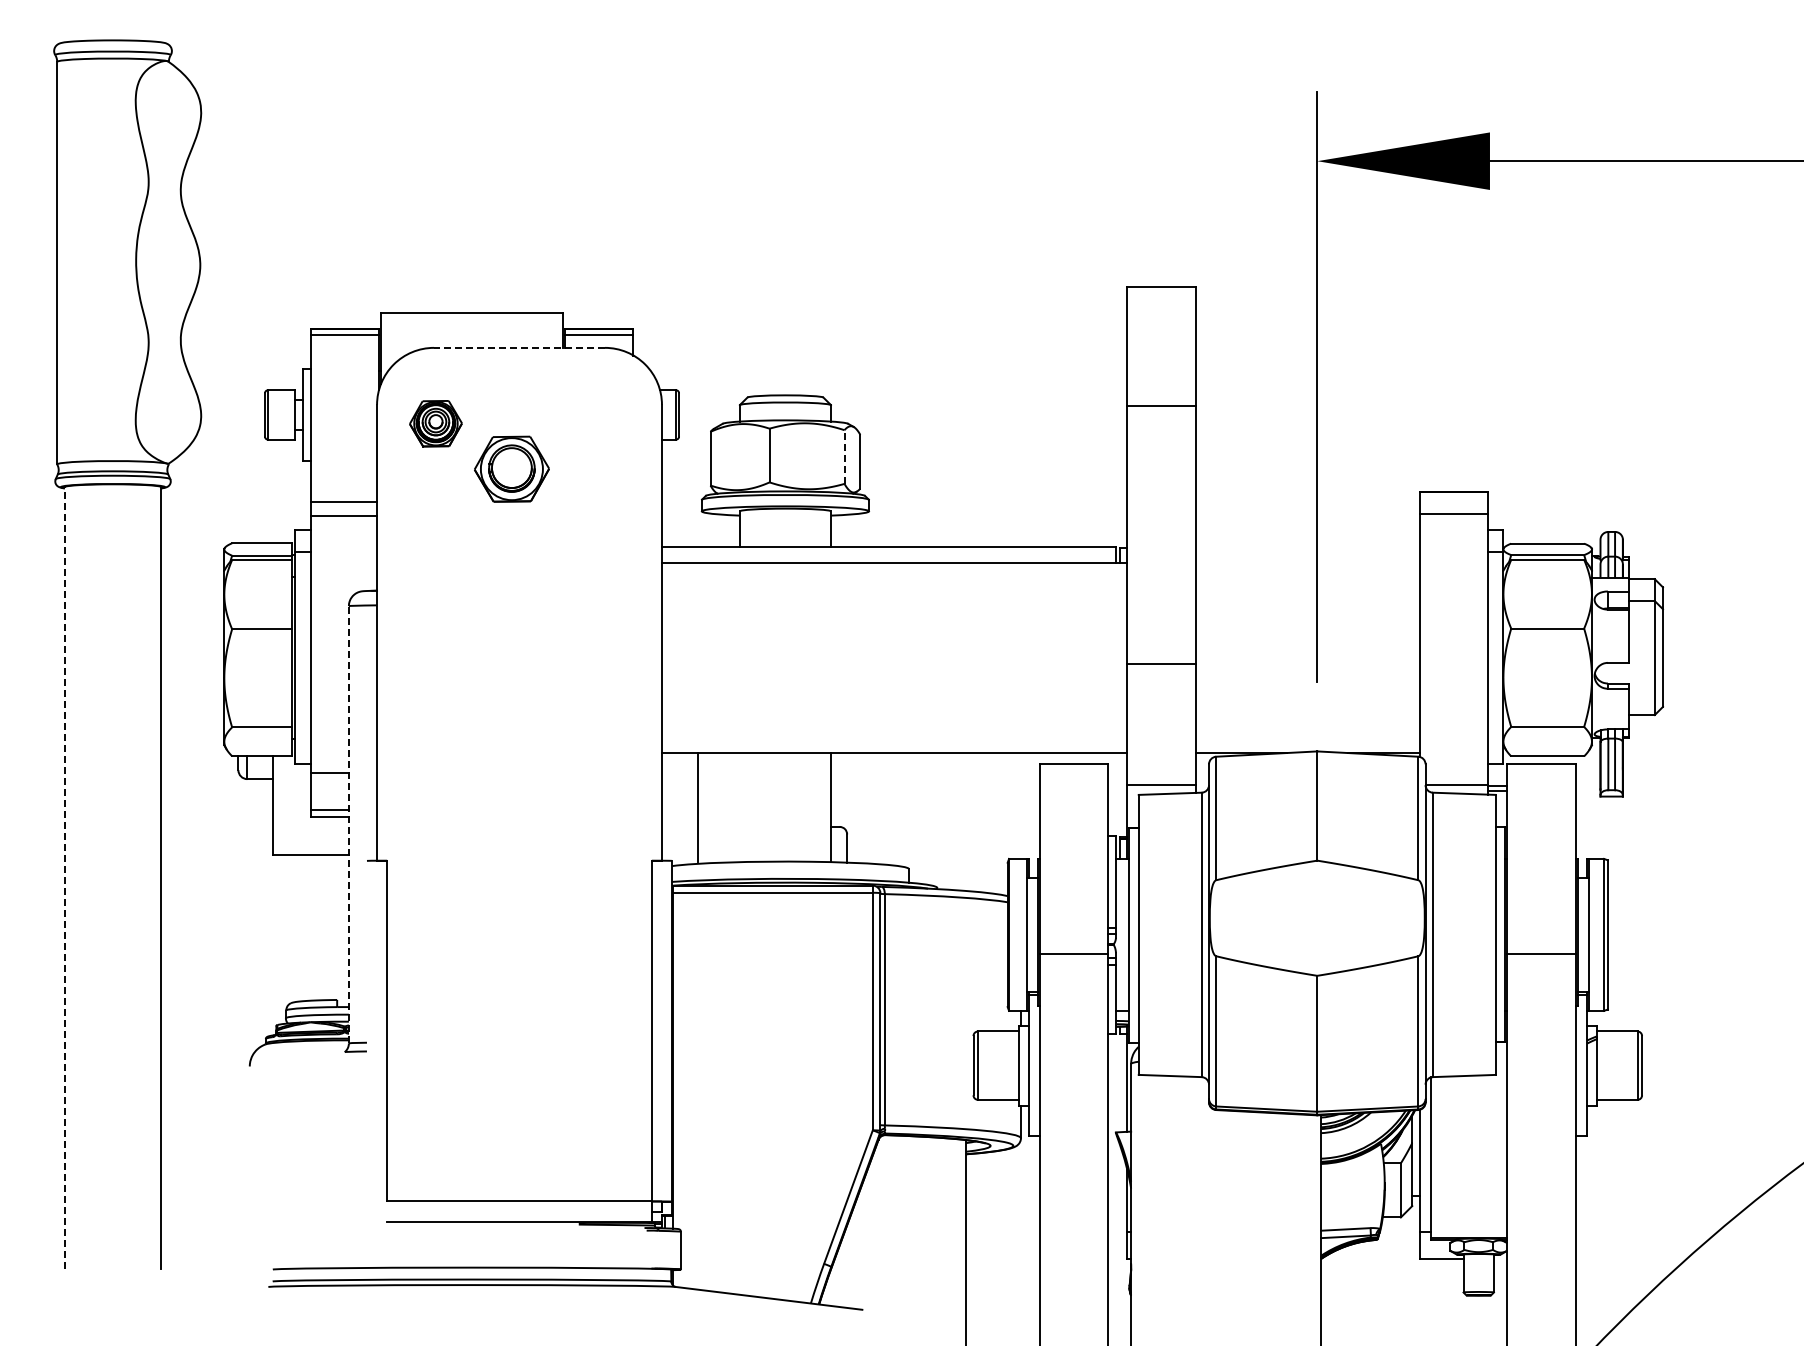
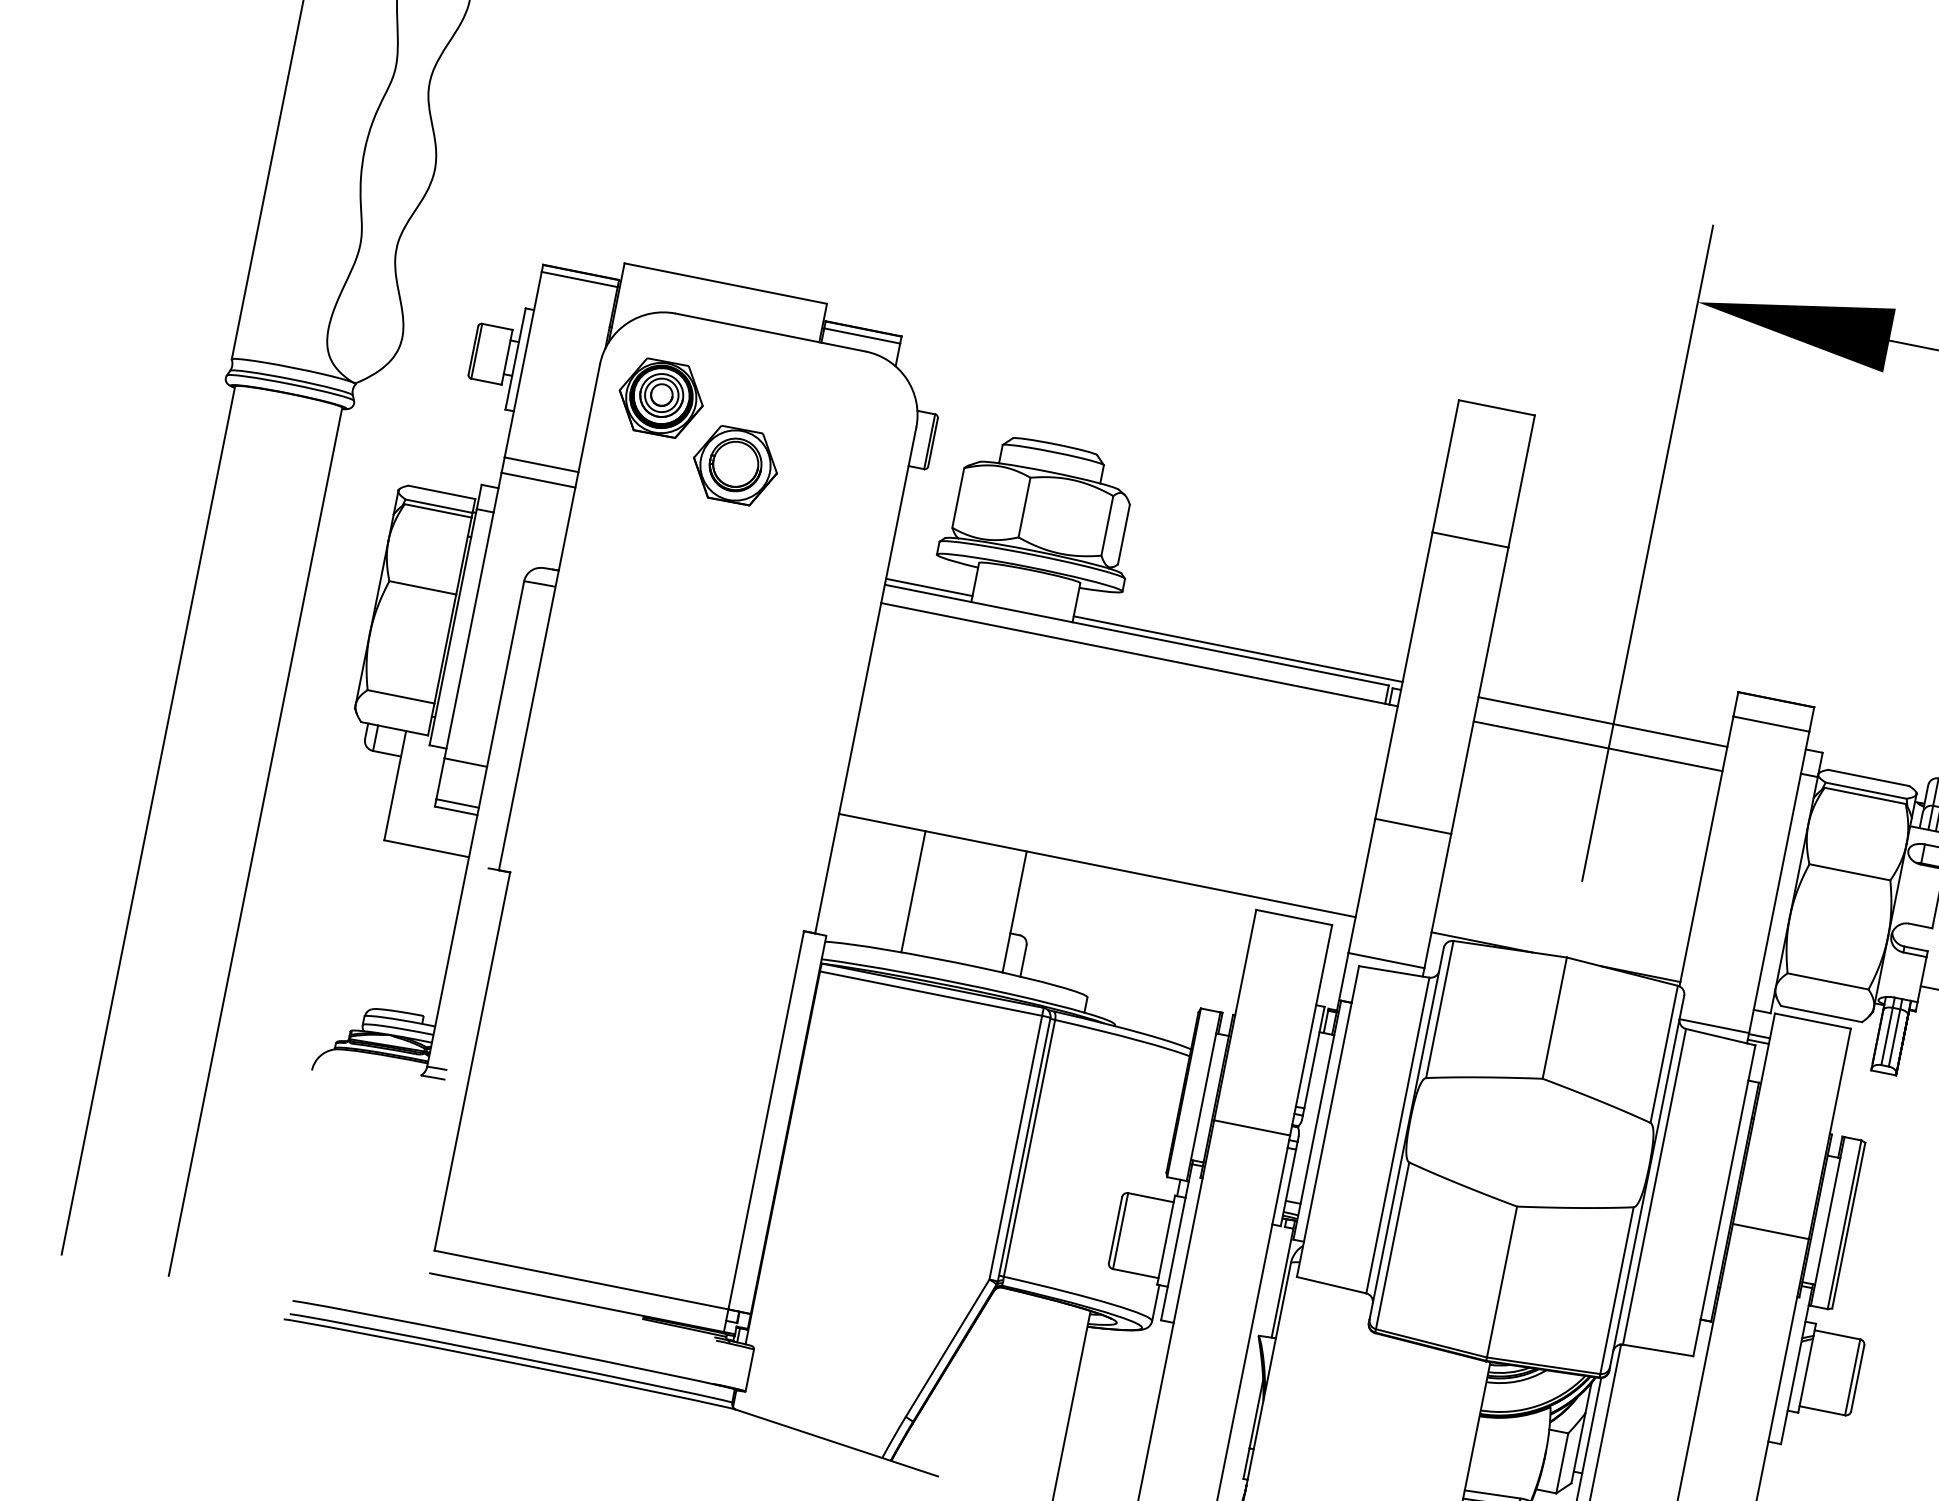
line: (519, 347) -> (770, 332), dashed -> solid
part: (435, 423) -> (660, 397), size x1.43
line: (844, 457) -> (1107, 526), dashed -> solid
line: (700, 541) -> (928, 587), added
line: (979, 541) -> (1238, 649), added
line: (1307, 541) -> (1602, 722), added
line: (1307, 563) -> (1597, 746), added
line: (697, 807) -> (913, 891), moved
line: (348, 824) -> (475, 823), dashed -> solid
line: (64, 877) -> (148, 819), dashed -> solid

